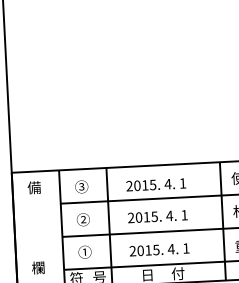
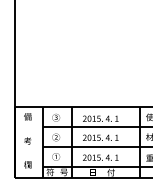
part: (35, 227) -> (27, 140), added

